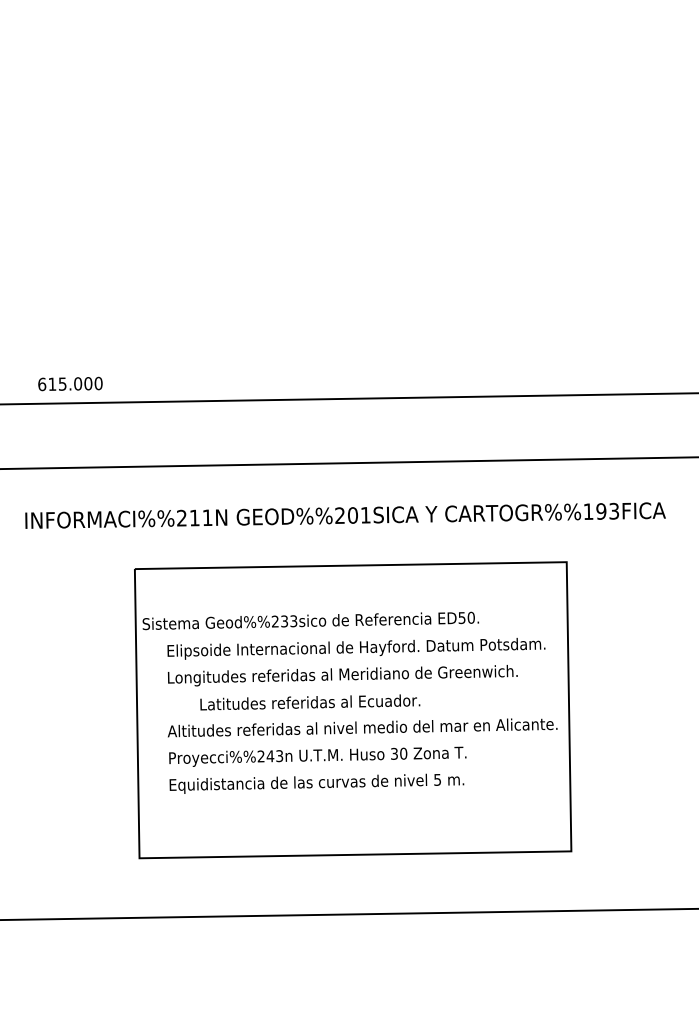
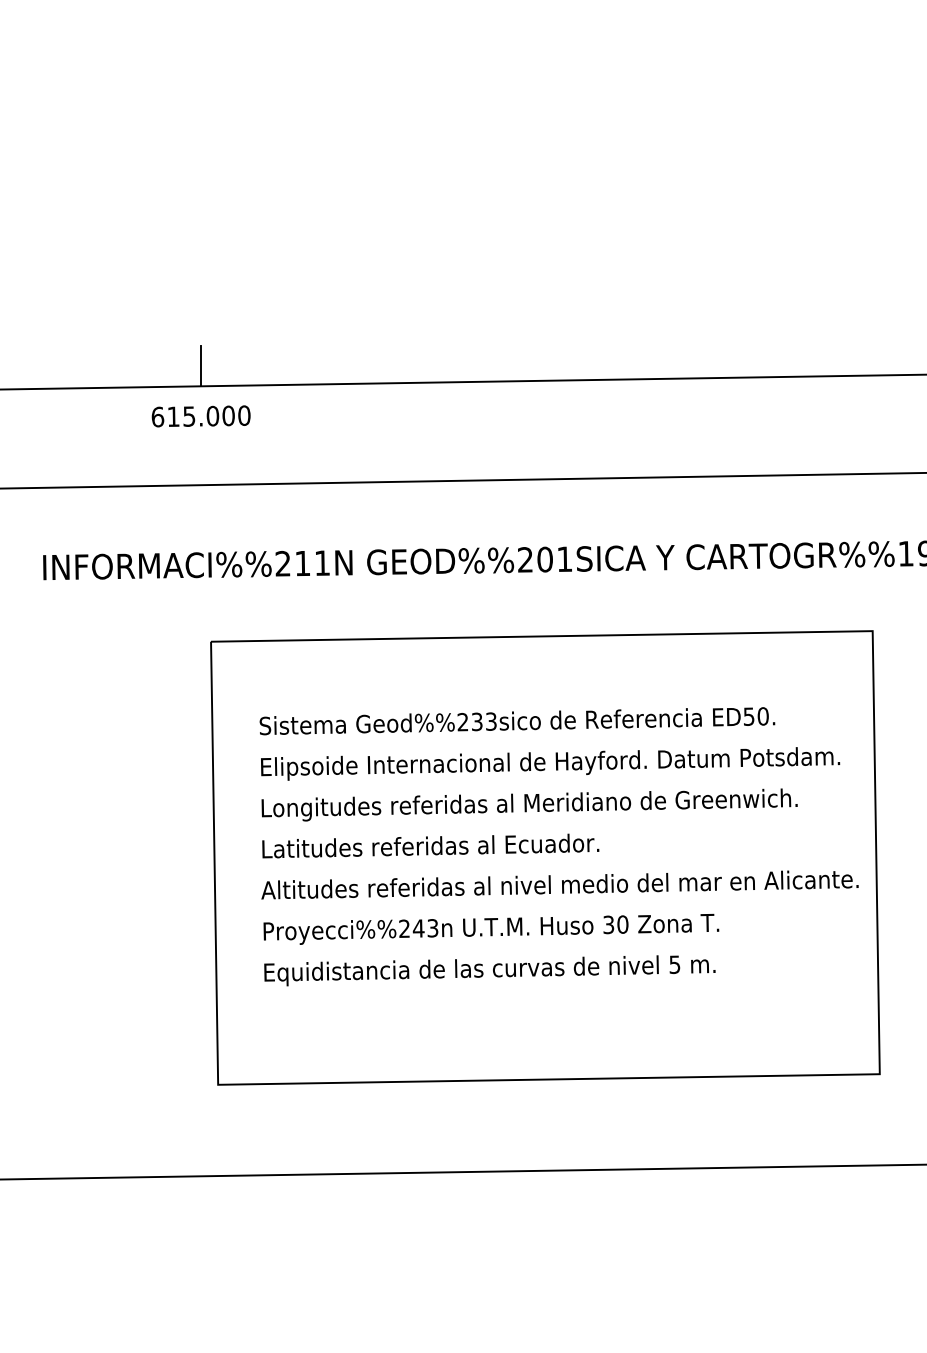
text: (70, 383) -> (201, 415), moved
line: (128, 389) -> (201, 366), added
text: (310, 620) -> (516, 720), moved
text: (310, 702) -> (431, 846), moved

